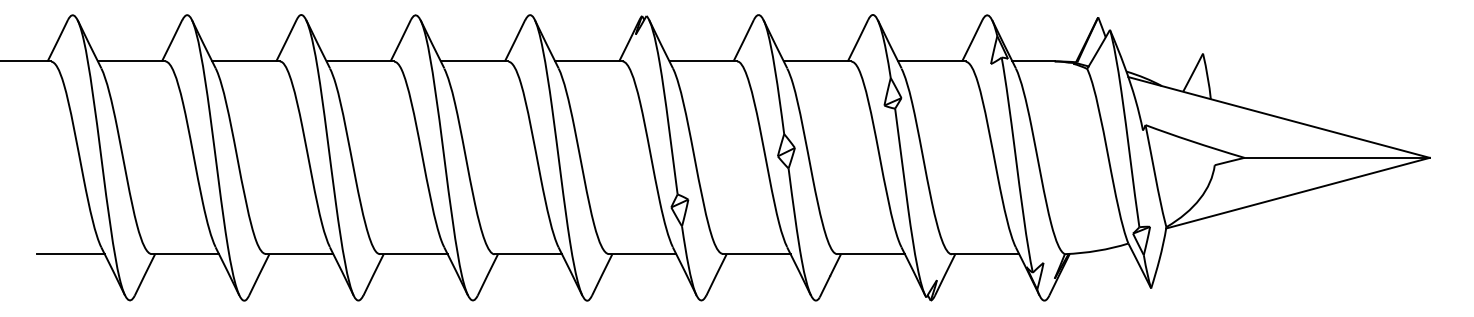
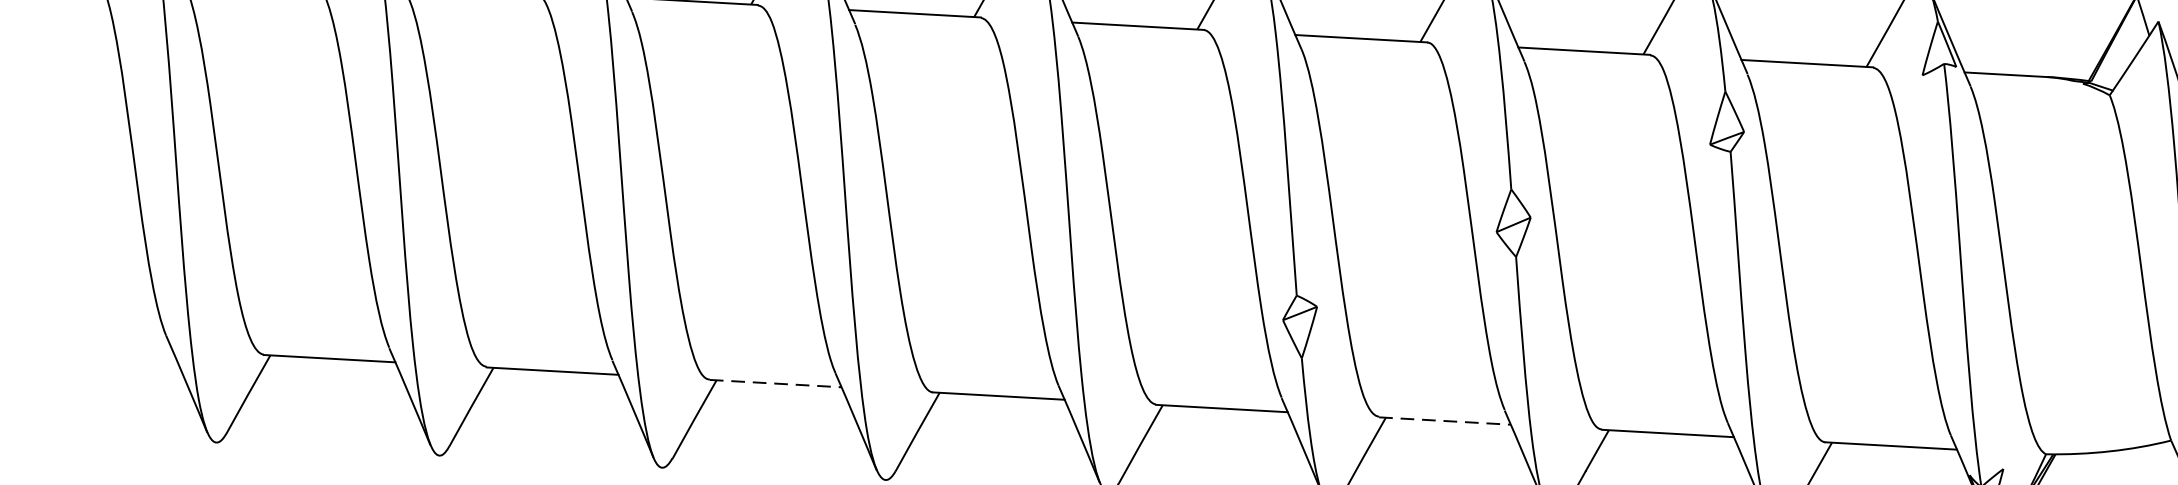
line: (70, 254) -> (105, 346), removed
line: (414, 254) -> (776, 384), solid -> dashed
line: (756, 254) -> (1444, 421), solid -> dashed

